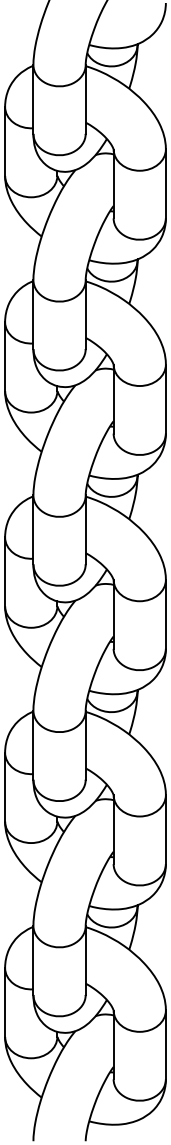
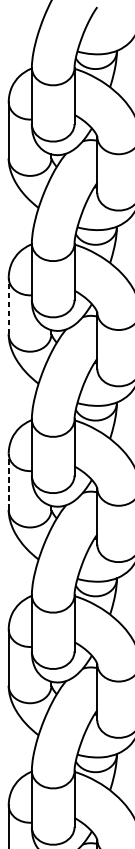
line: (5, 356) -> (9, 305), solid -> dashed
line: (5, 571) -> (9, 481), solid -> dashed

